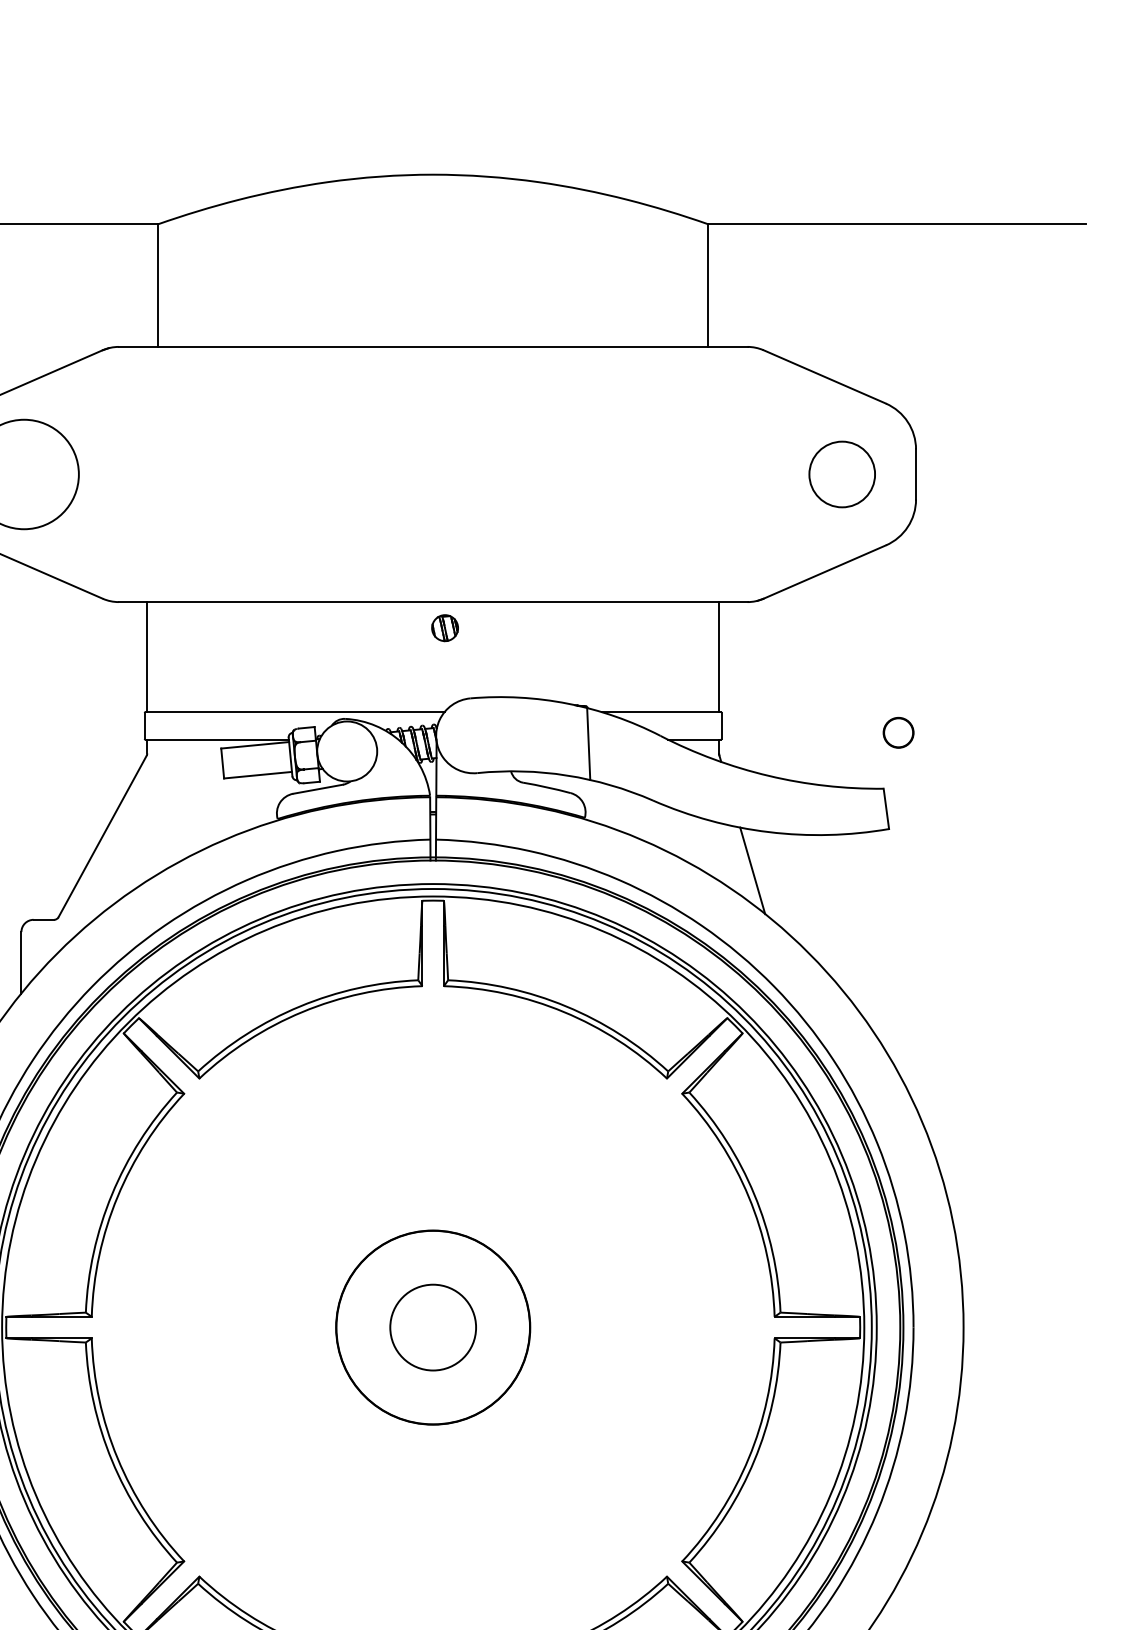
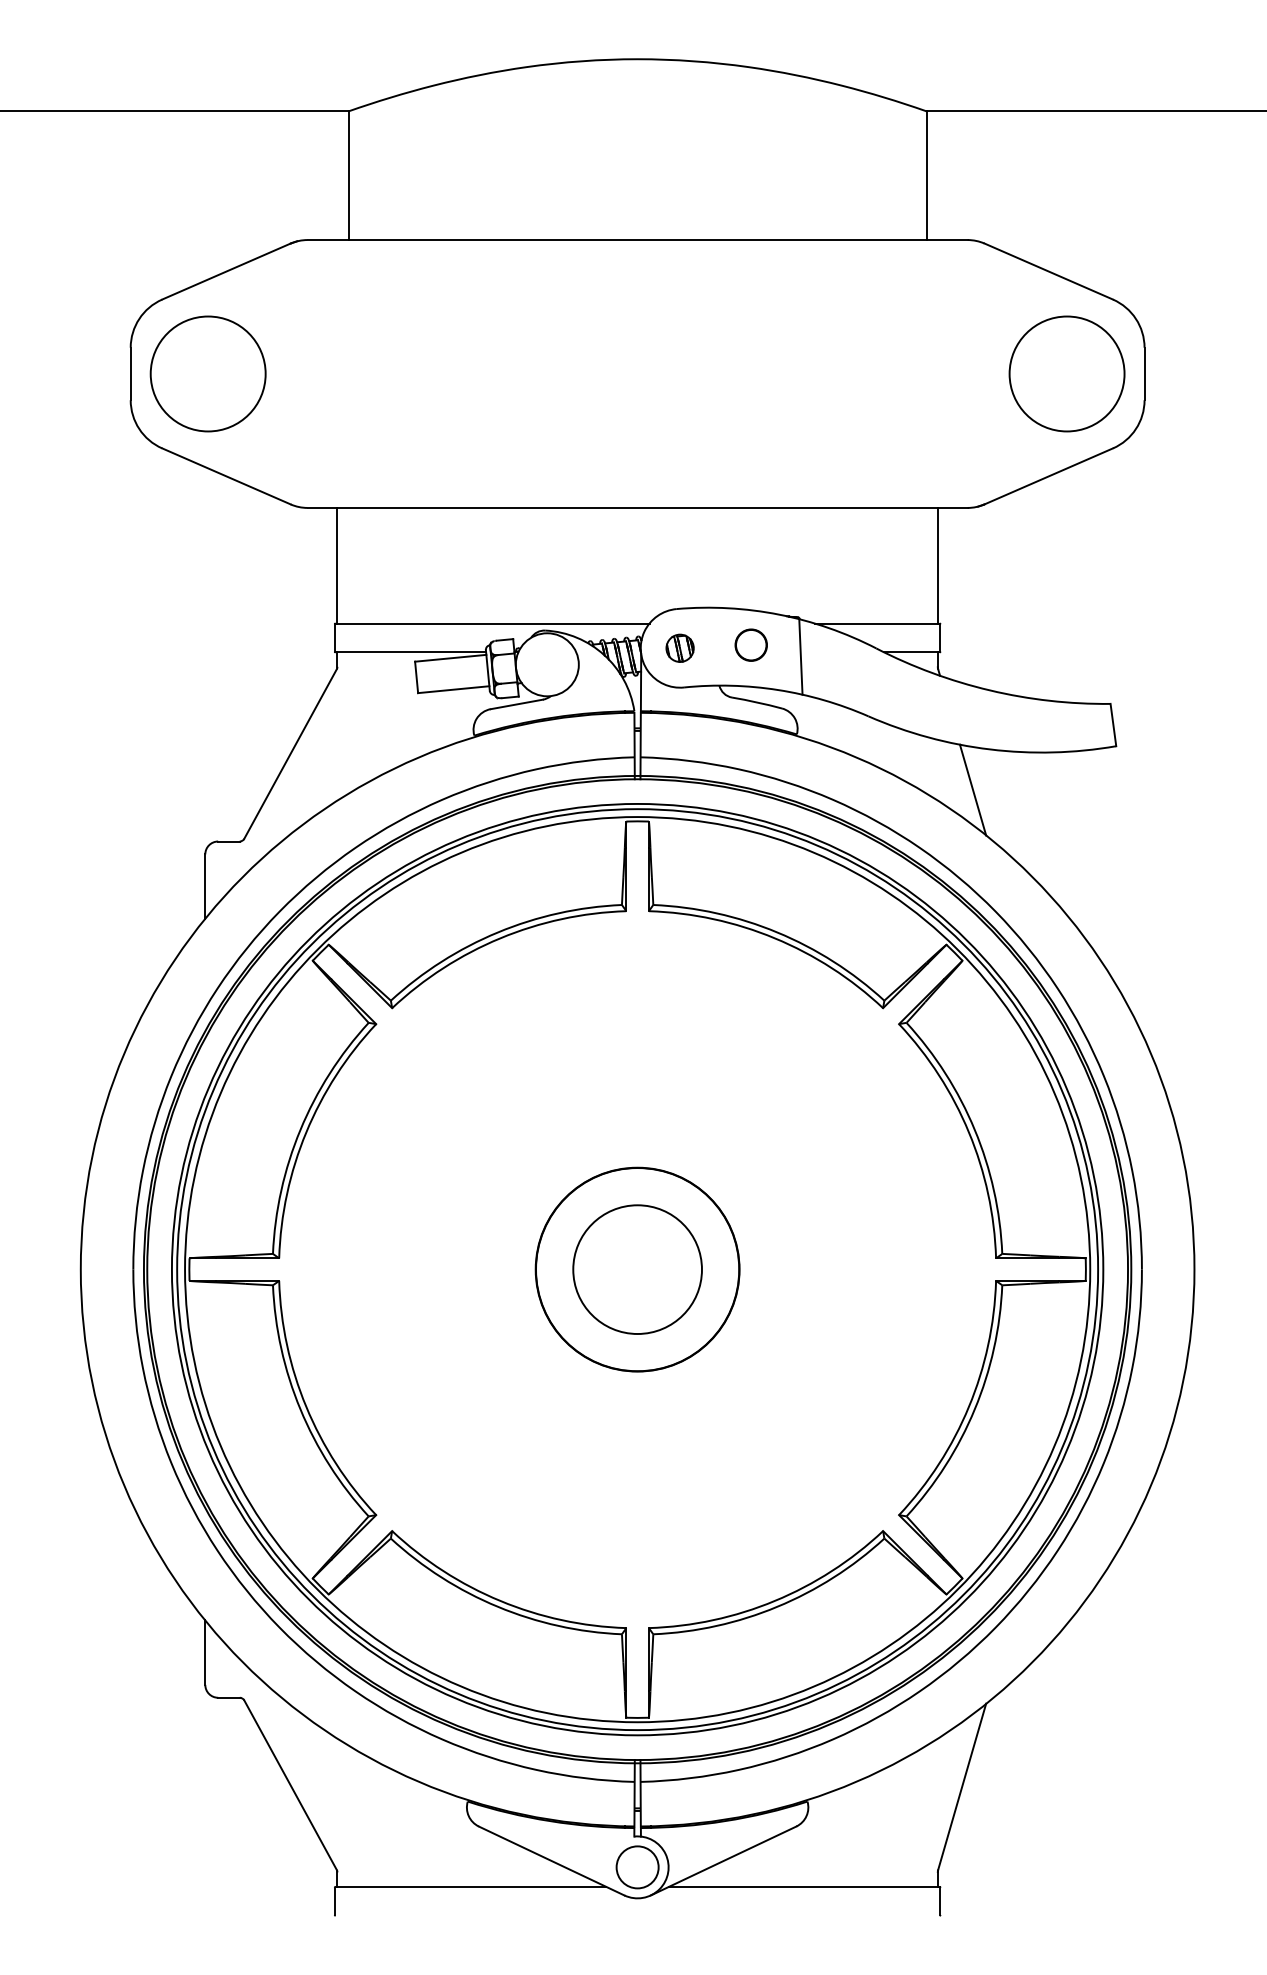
circle: (841, 474) -> (1066, 373), size x1.67
part: (444, 627) -> (679, 647), moved
circle: (897, 732) -> (750, 644), moved
circle: (433, 1327) -> (637, 1269), size x1.43

